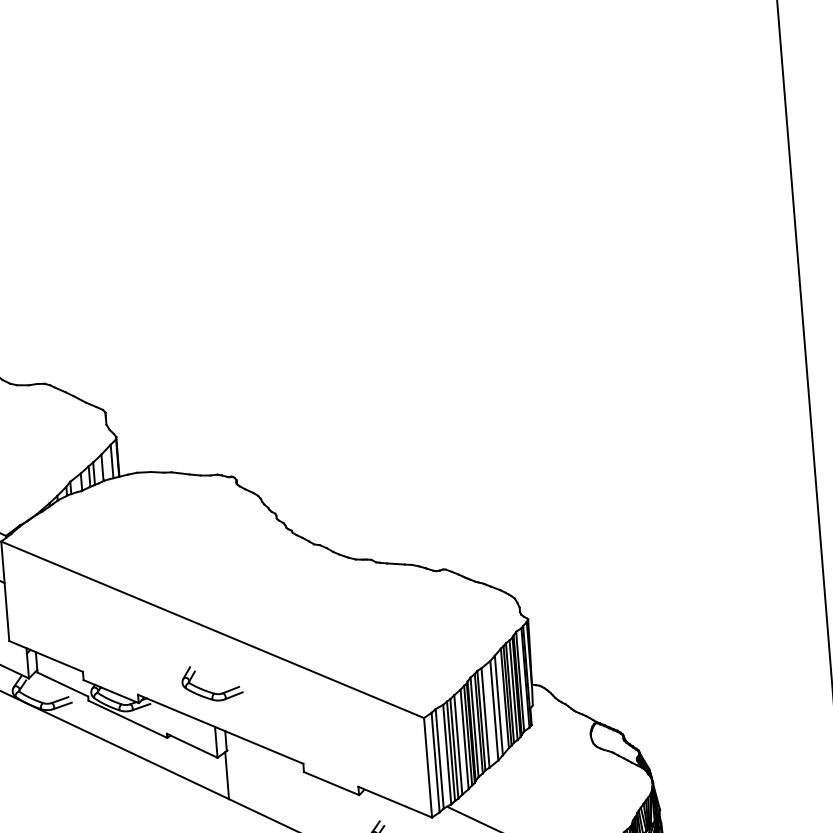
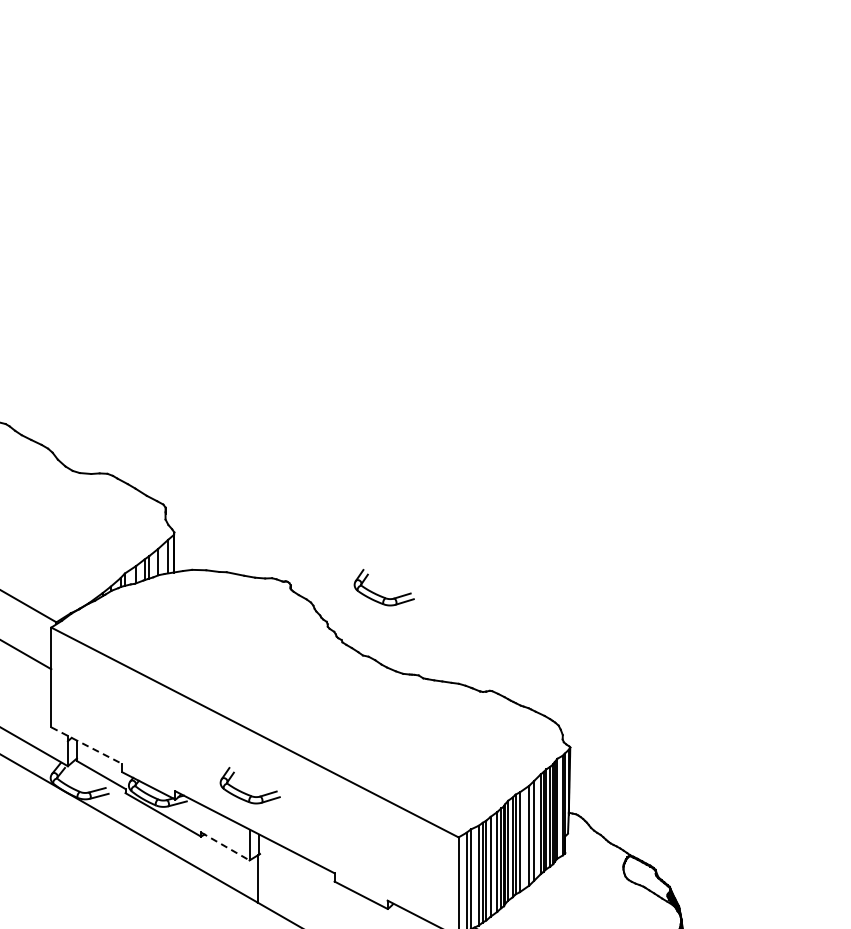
part: (325, 482) -> (379, 594), added
line: (45, 656) -> (86, 745), solid -> dashed
line: (192, 745) -> (225, 846), solid -> dashed

